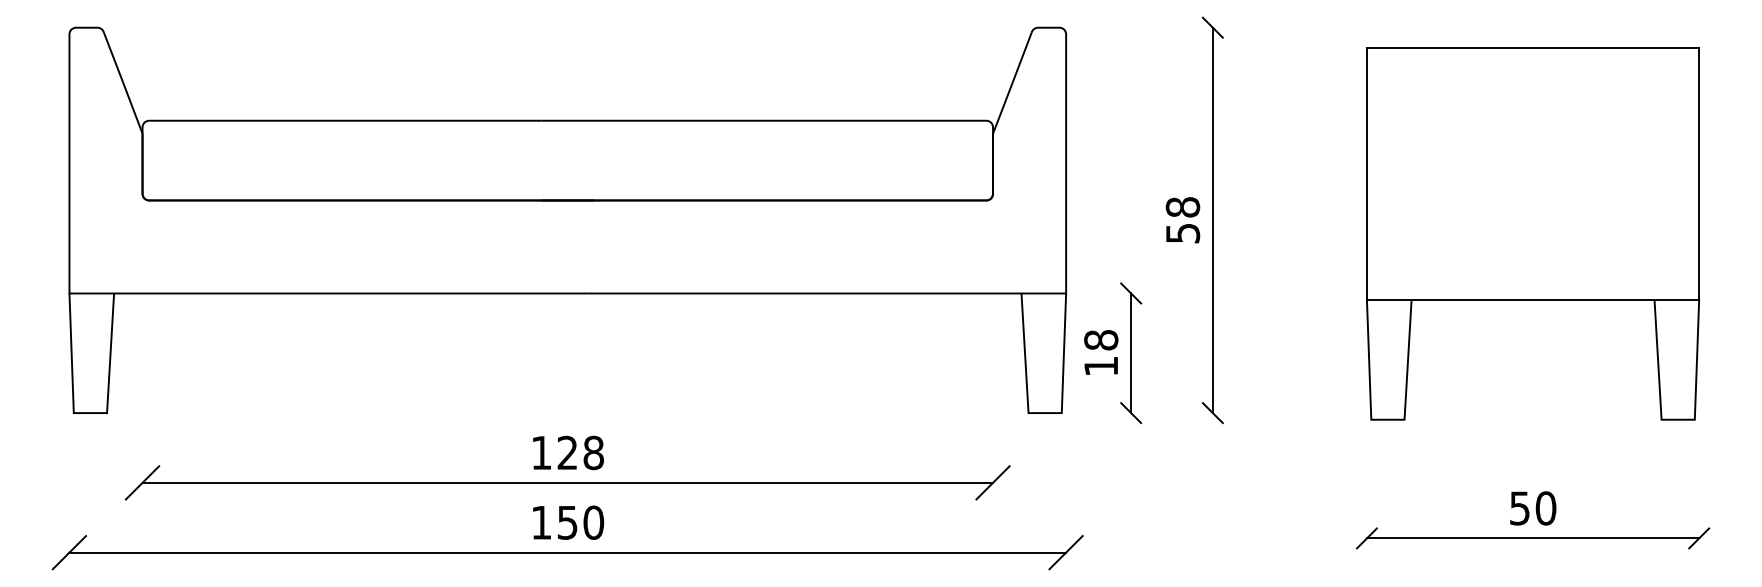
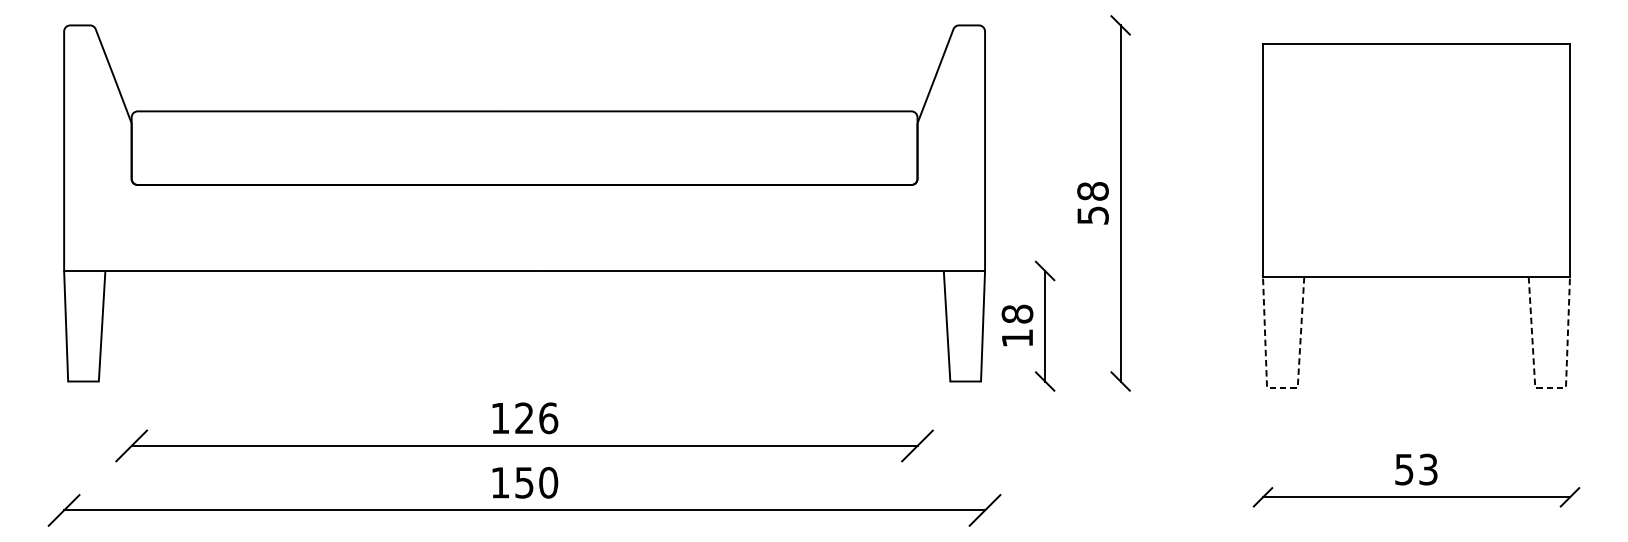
line: (1387, 419) -> (1282, 387), solid -> dashed
line: (1678, 419) -> (1550, 387), solid -> dashed
text: (593, 452) -> (548, 417), 128 -> 126
text: (1545, 508) -> (1427, 469), 50 -> 53

